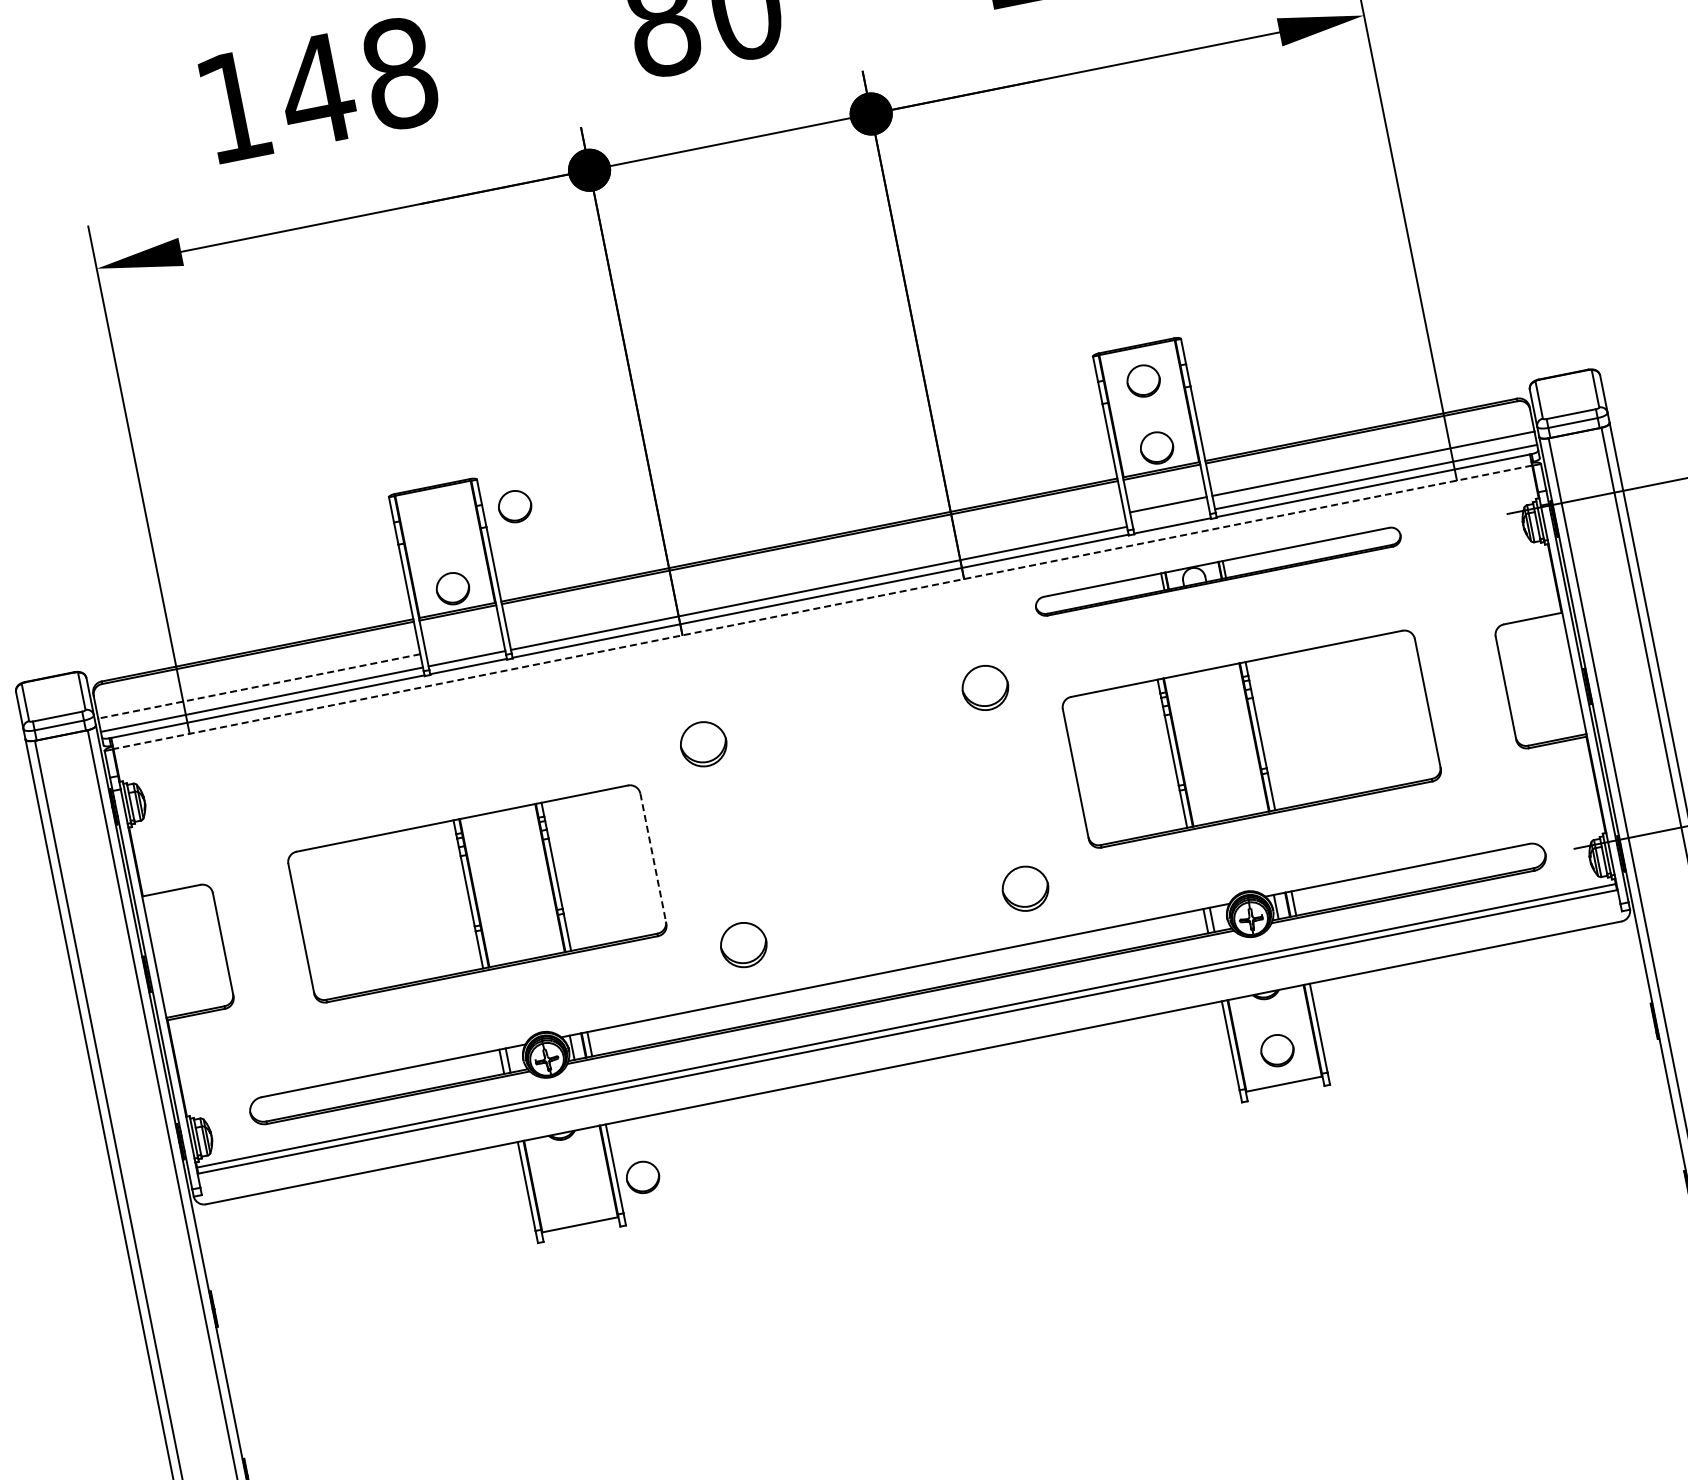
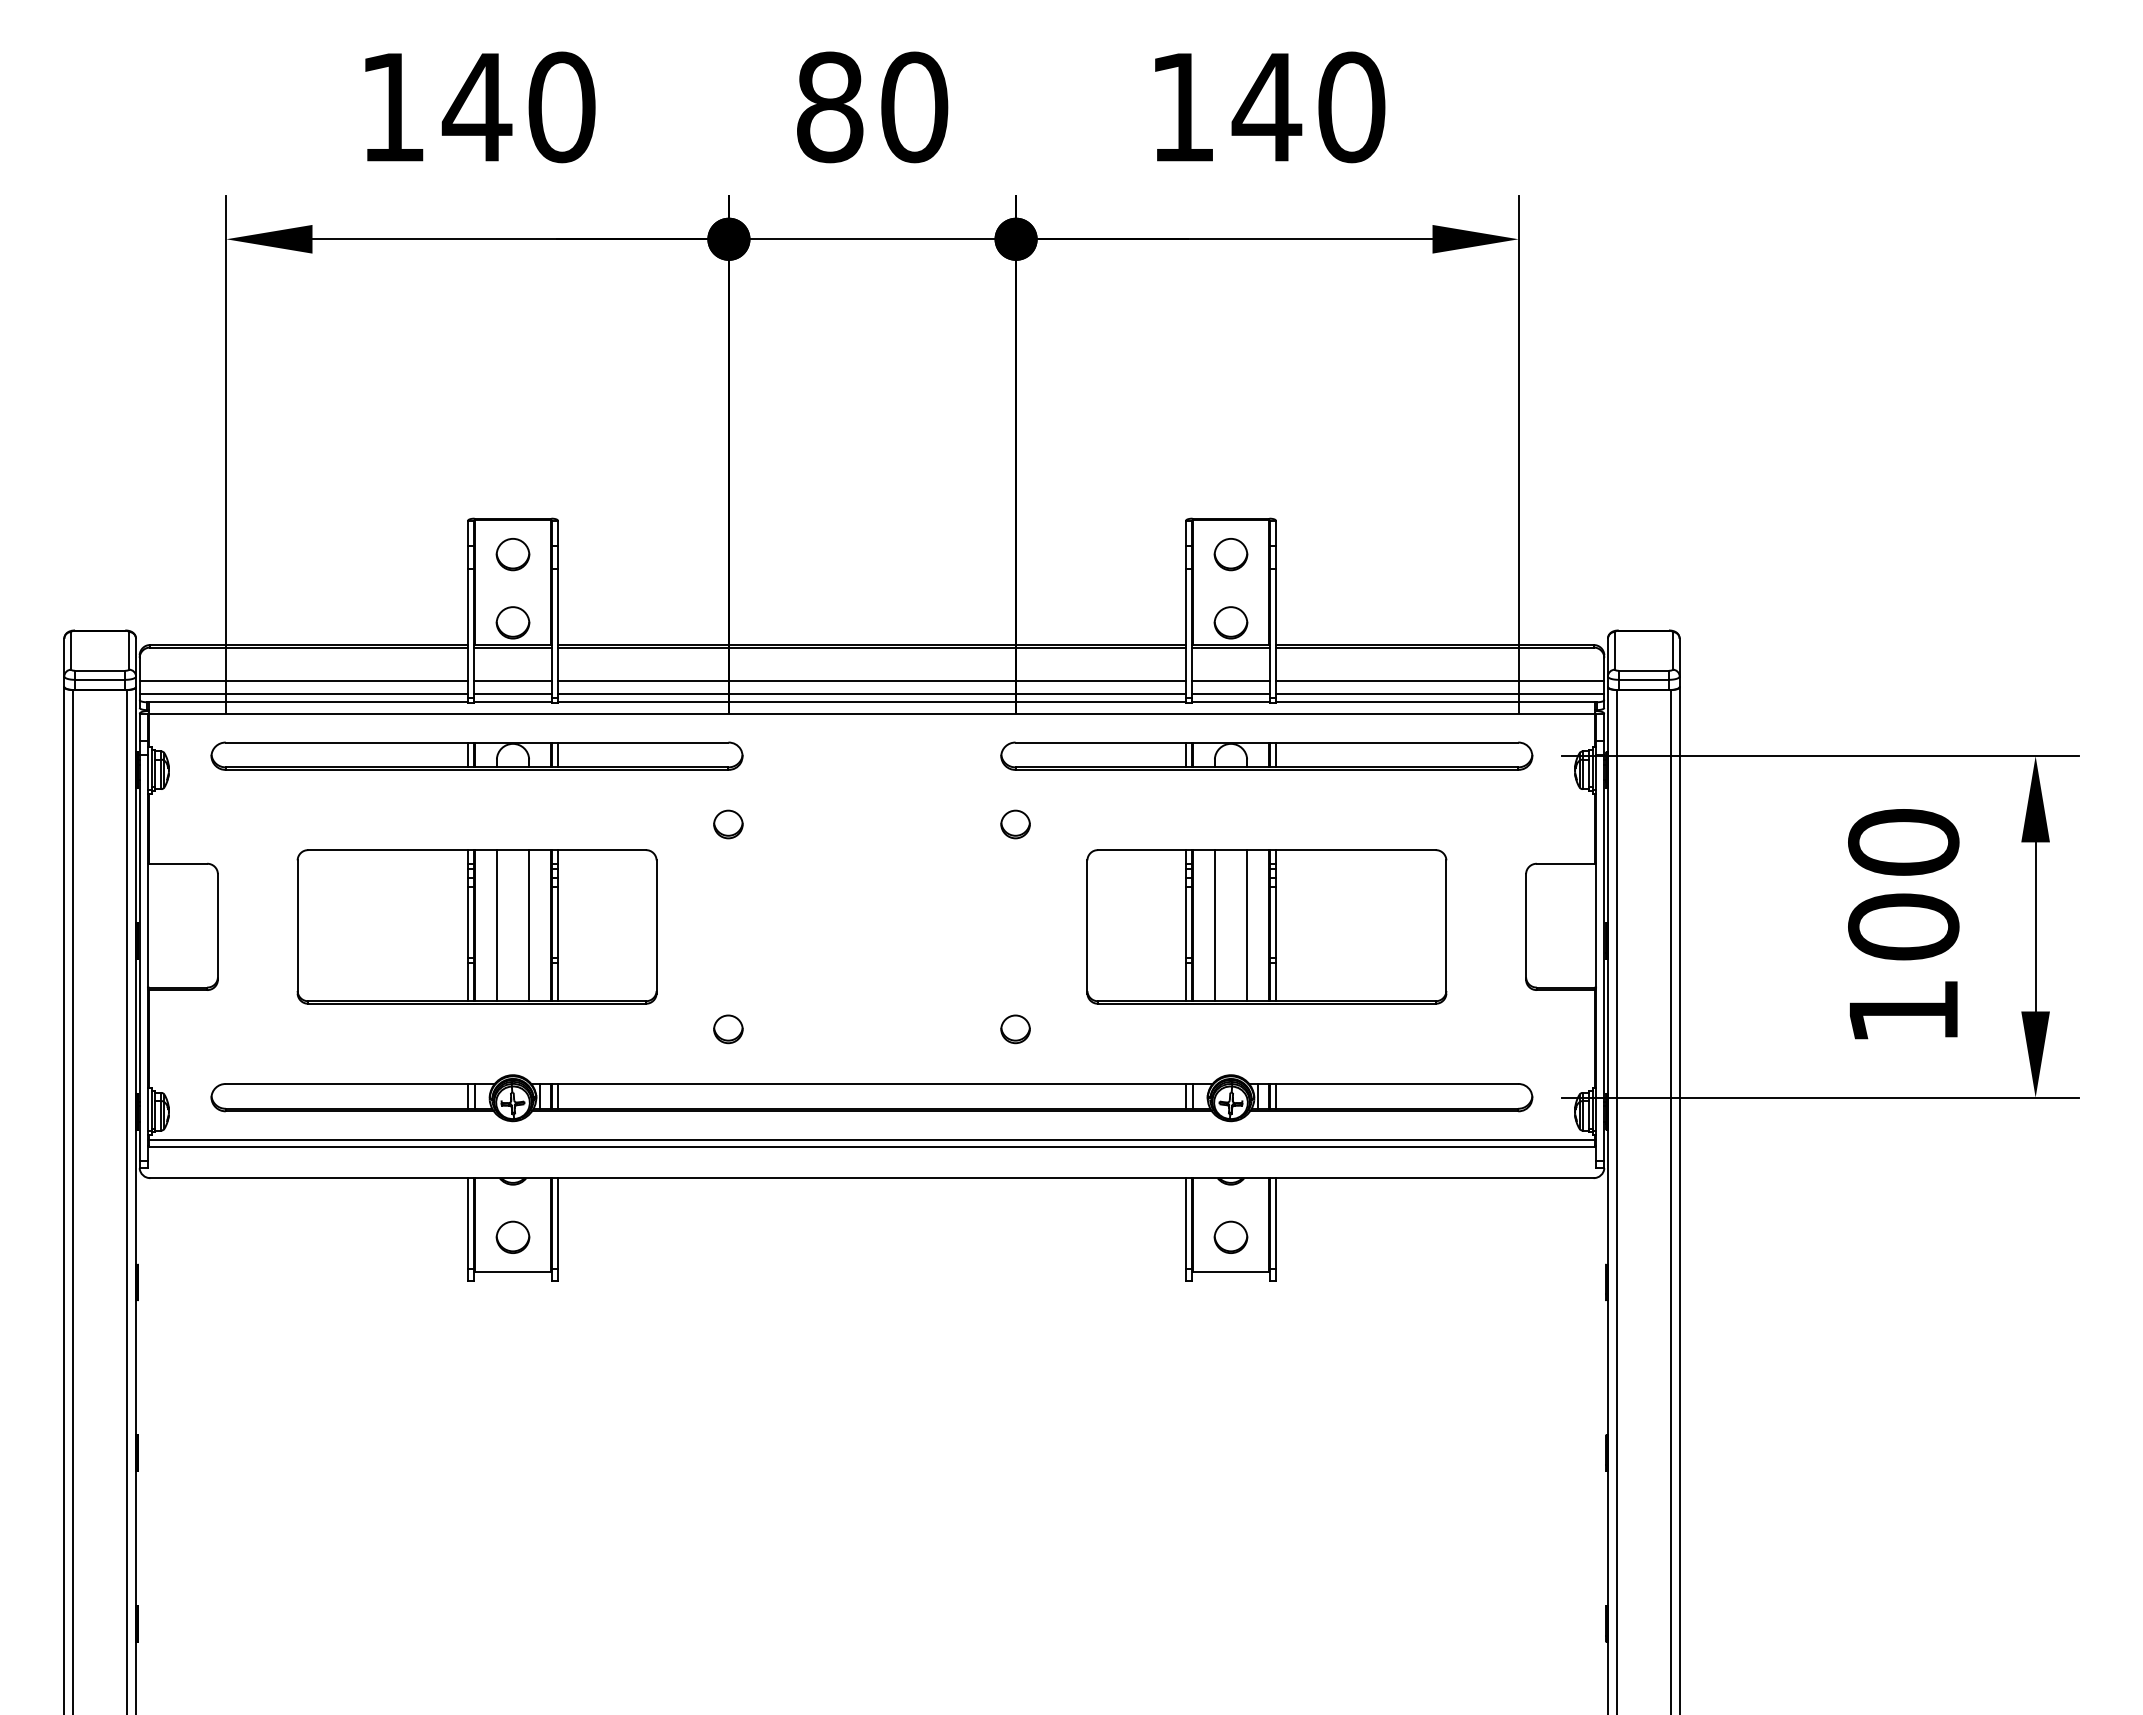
text: (399, 73) -> (561, 107), 148 -> 140
part: (514, 506) -> (512, 554), moved
line: (1170, 518) -> (1230, 694), added
part: (1217, 571) -> (1266, 755), size x1.43
line: (815, 574) -> (871, 680), added
line: (822, 607) -> (871, 713), dashed -> solid
line: (463, 645) -> (512, 680), added
line: (258, 686) -> (303, 680), dashed -> solid
part: (985, 687) -> (1015, 824), size x0.62
part: (443, 725) -> (476, 755), added
line: (1232, 741) -> (1247, 925), added
part: (703, 744) -> (728, 824), size x0.62
line: (1200, 748) -> (1214, 925), added
line: (653, 858) -> (656, 926), dashed -> solid
line: (528, 882) -> (529, 925), added
line: (496, 888) -> (496, 925), added
part: (1025, 889) -> (1015, 1029), size x0.62
part: (744, 945) -> (728, 1029), size x0.62
part: (642, 1176) -> (512, 1236), moved

